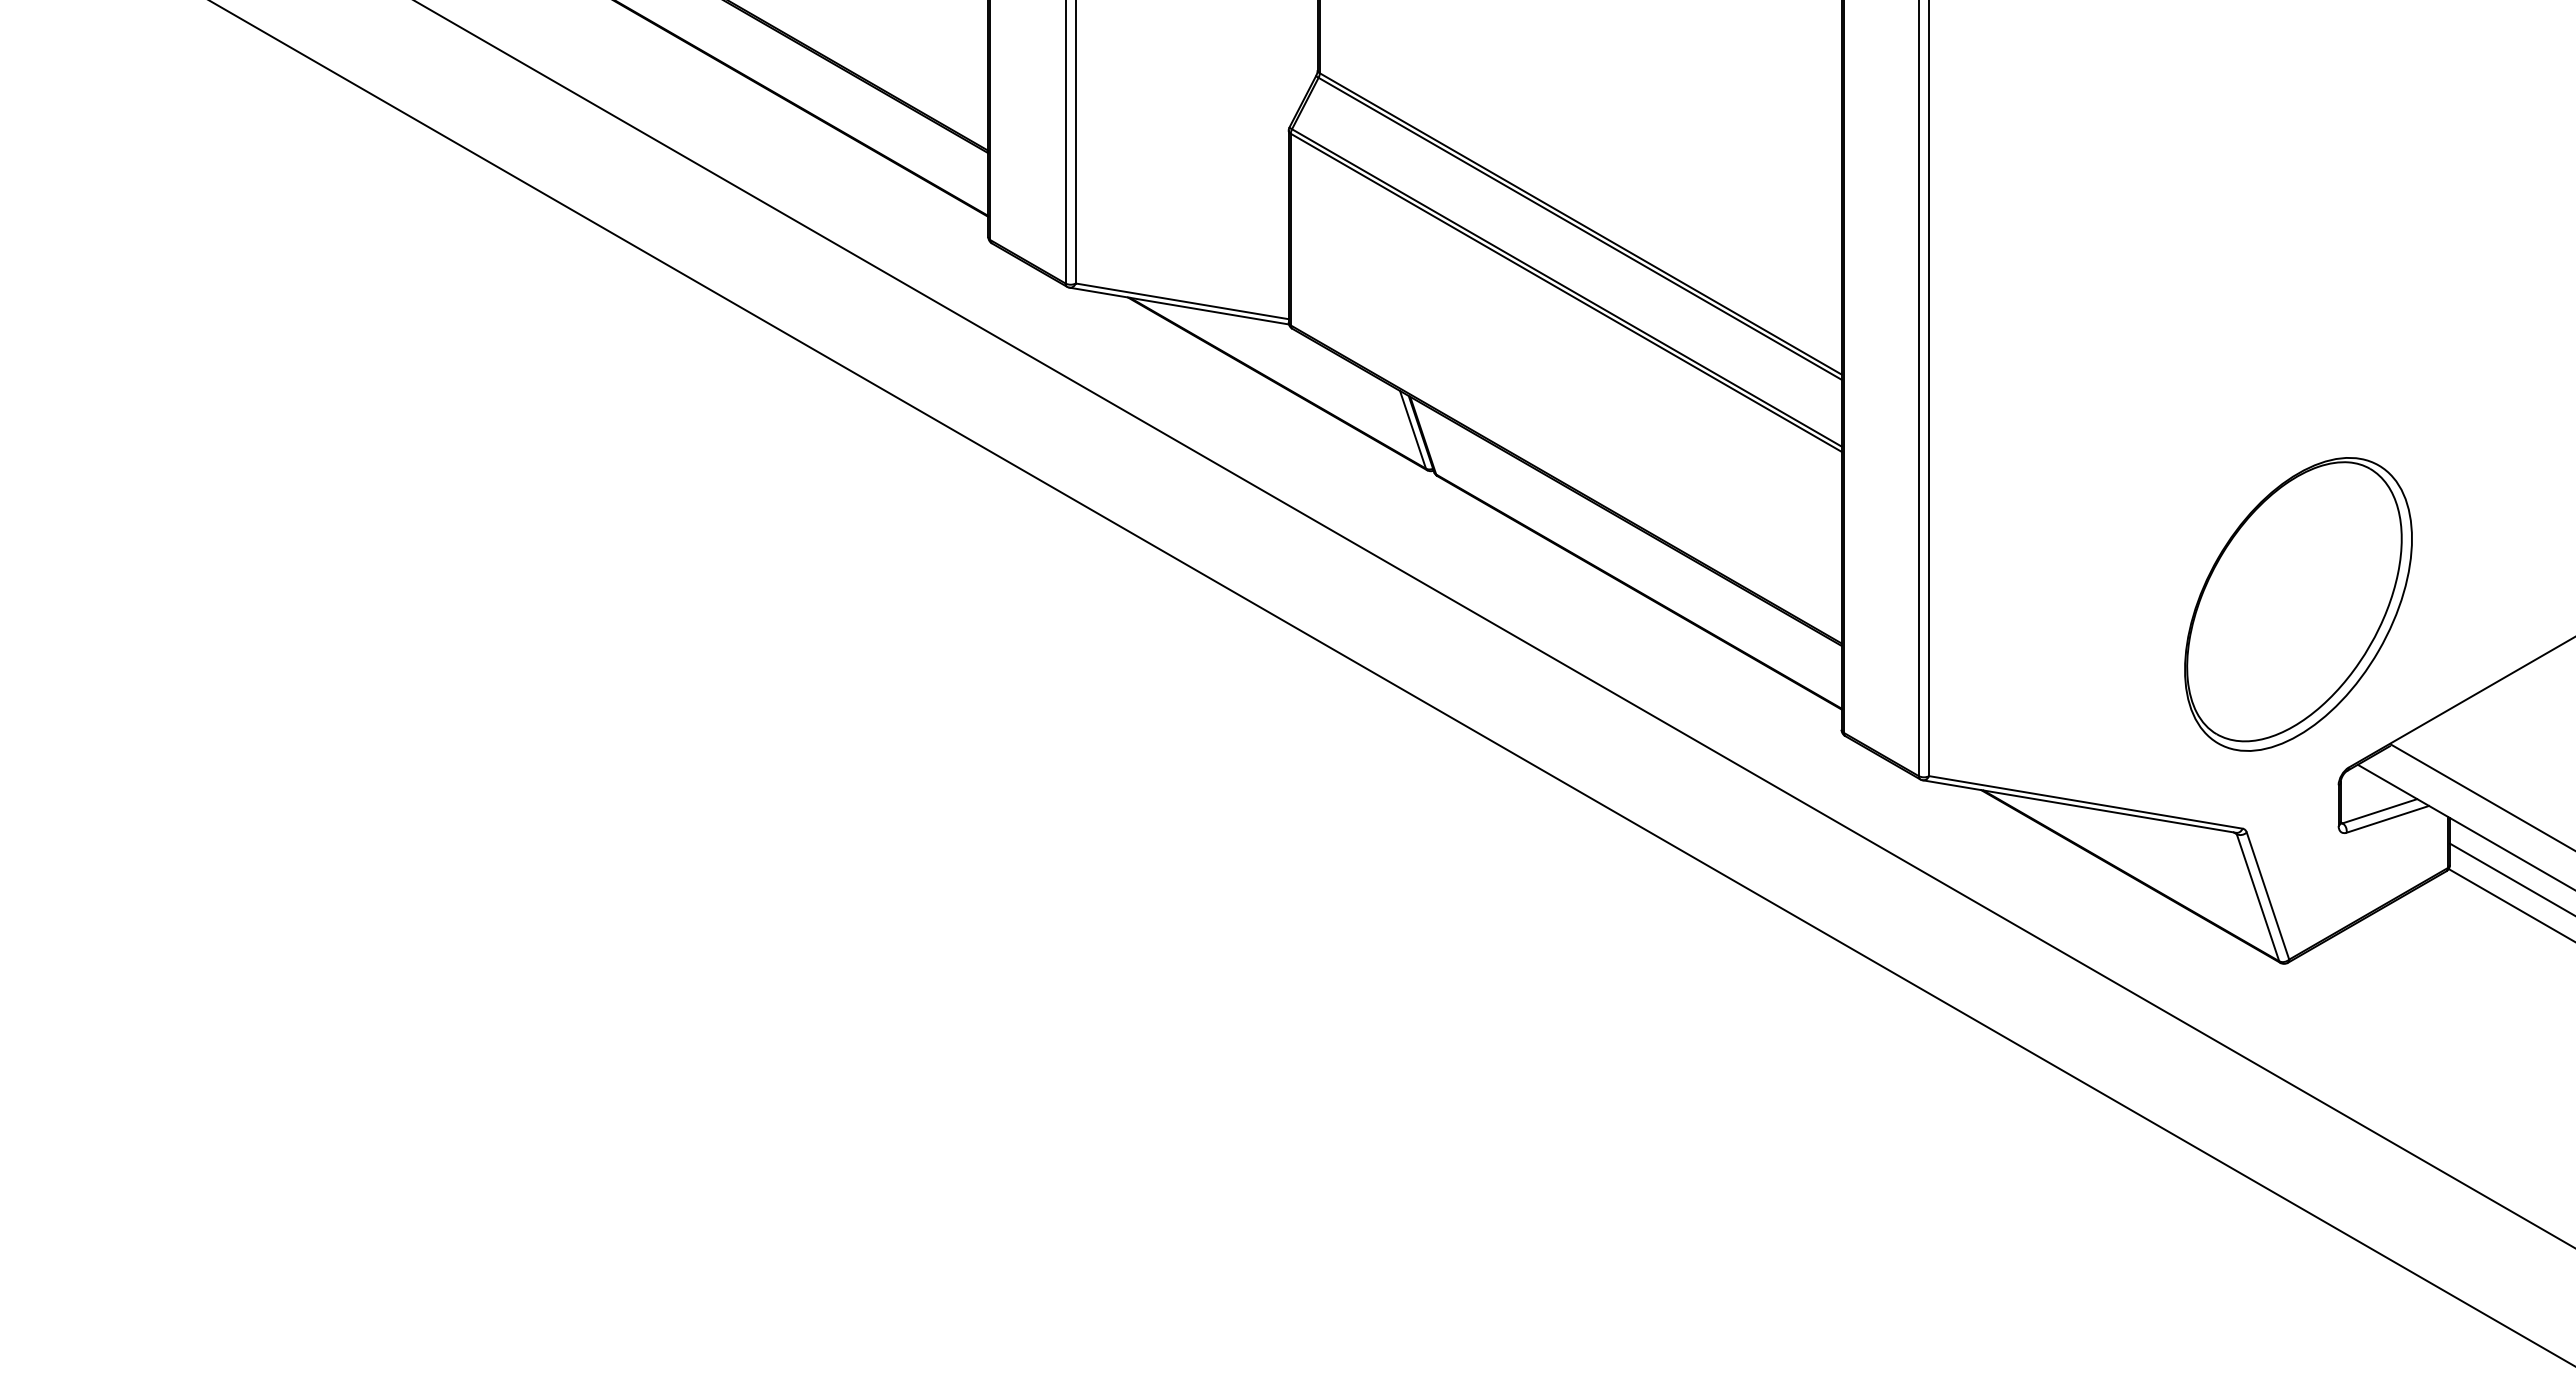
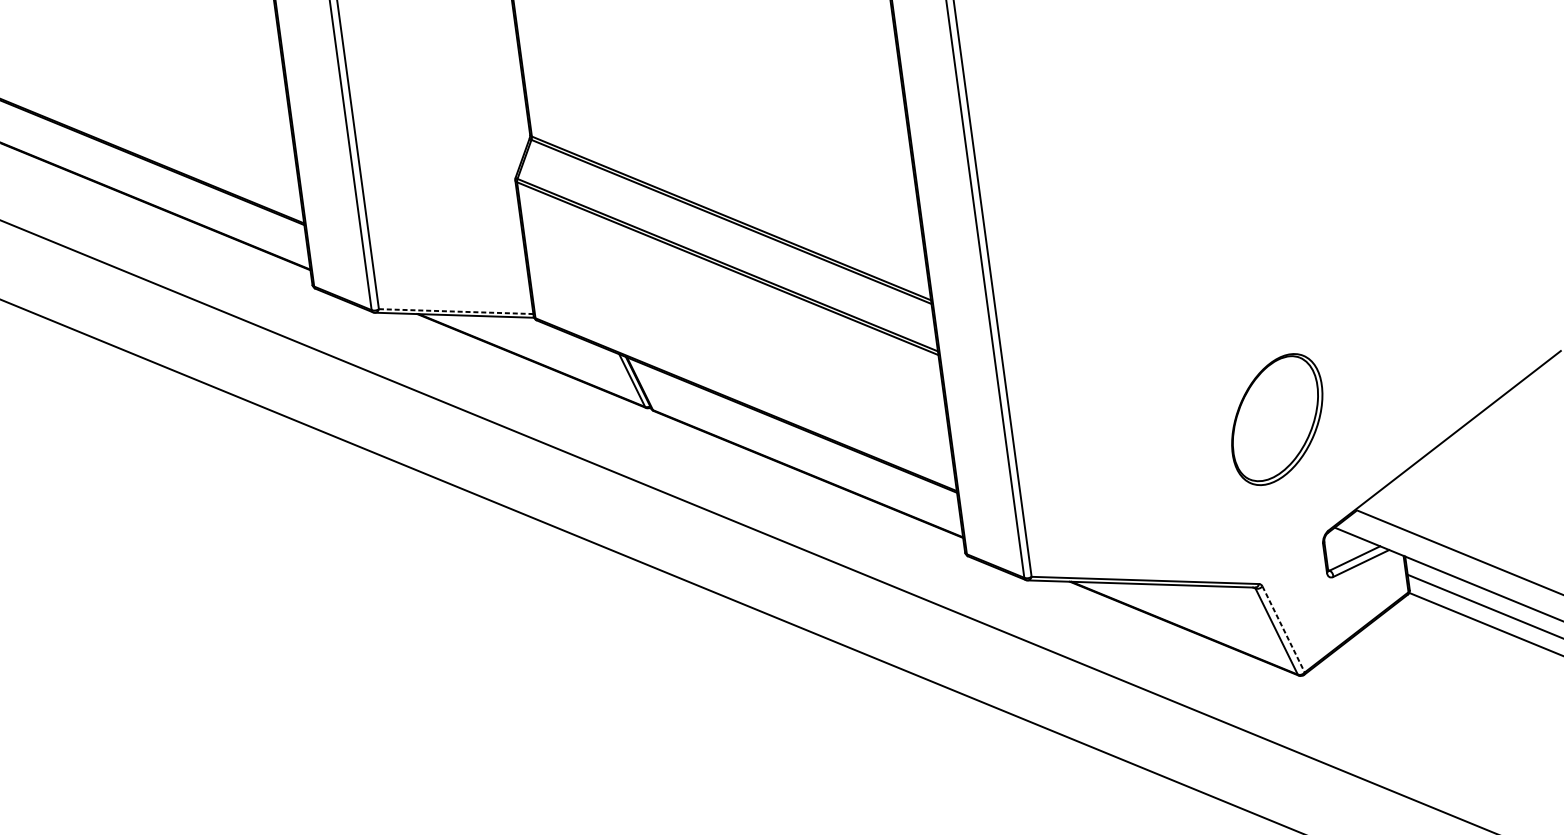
line: (1182, 301) -> (456, 311), solid -> dashed
part: (2298, 604) -> (1277, 419), size x0.6
line: (2268, 896) -> (1284, 629), solid -> dashed

